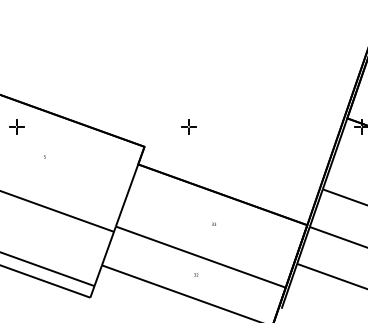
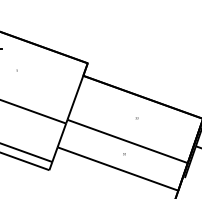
part: (188, 126) -> (118, 48), removed

